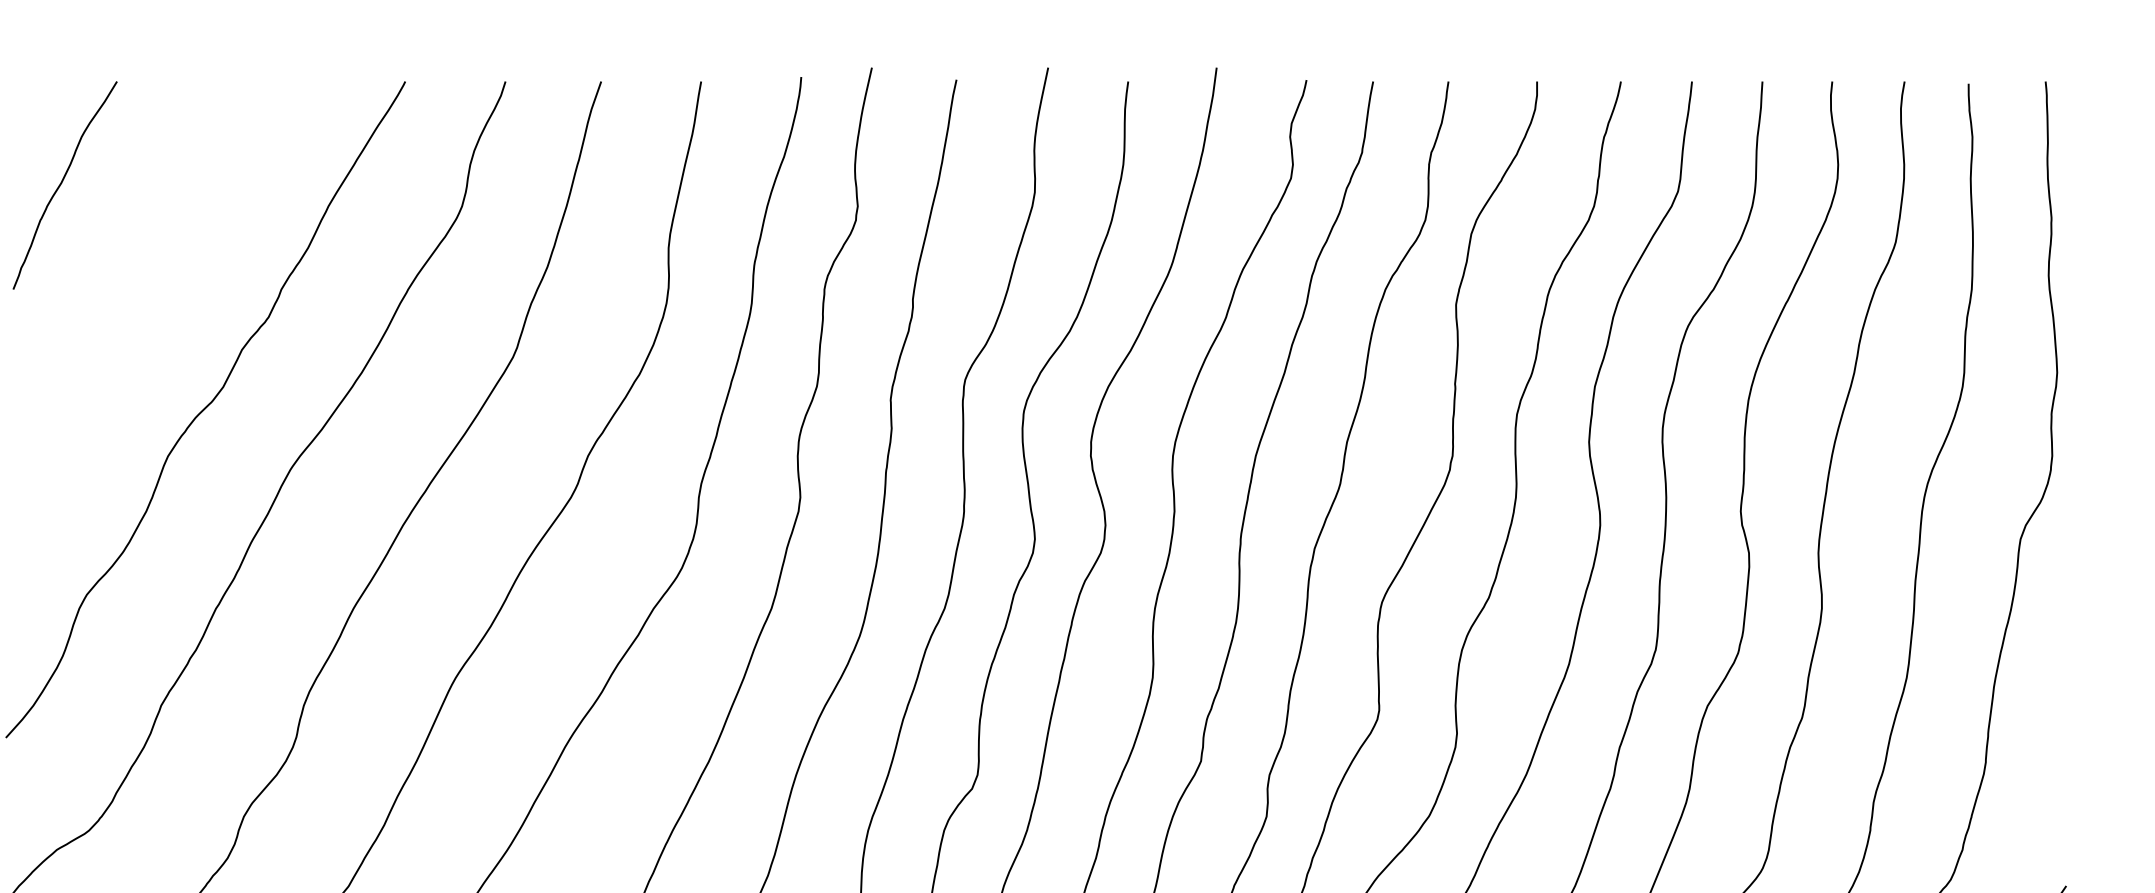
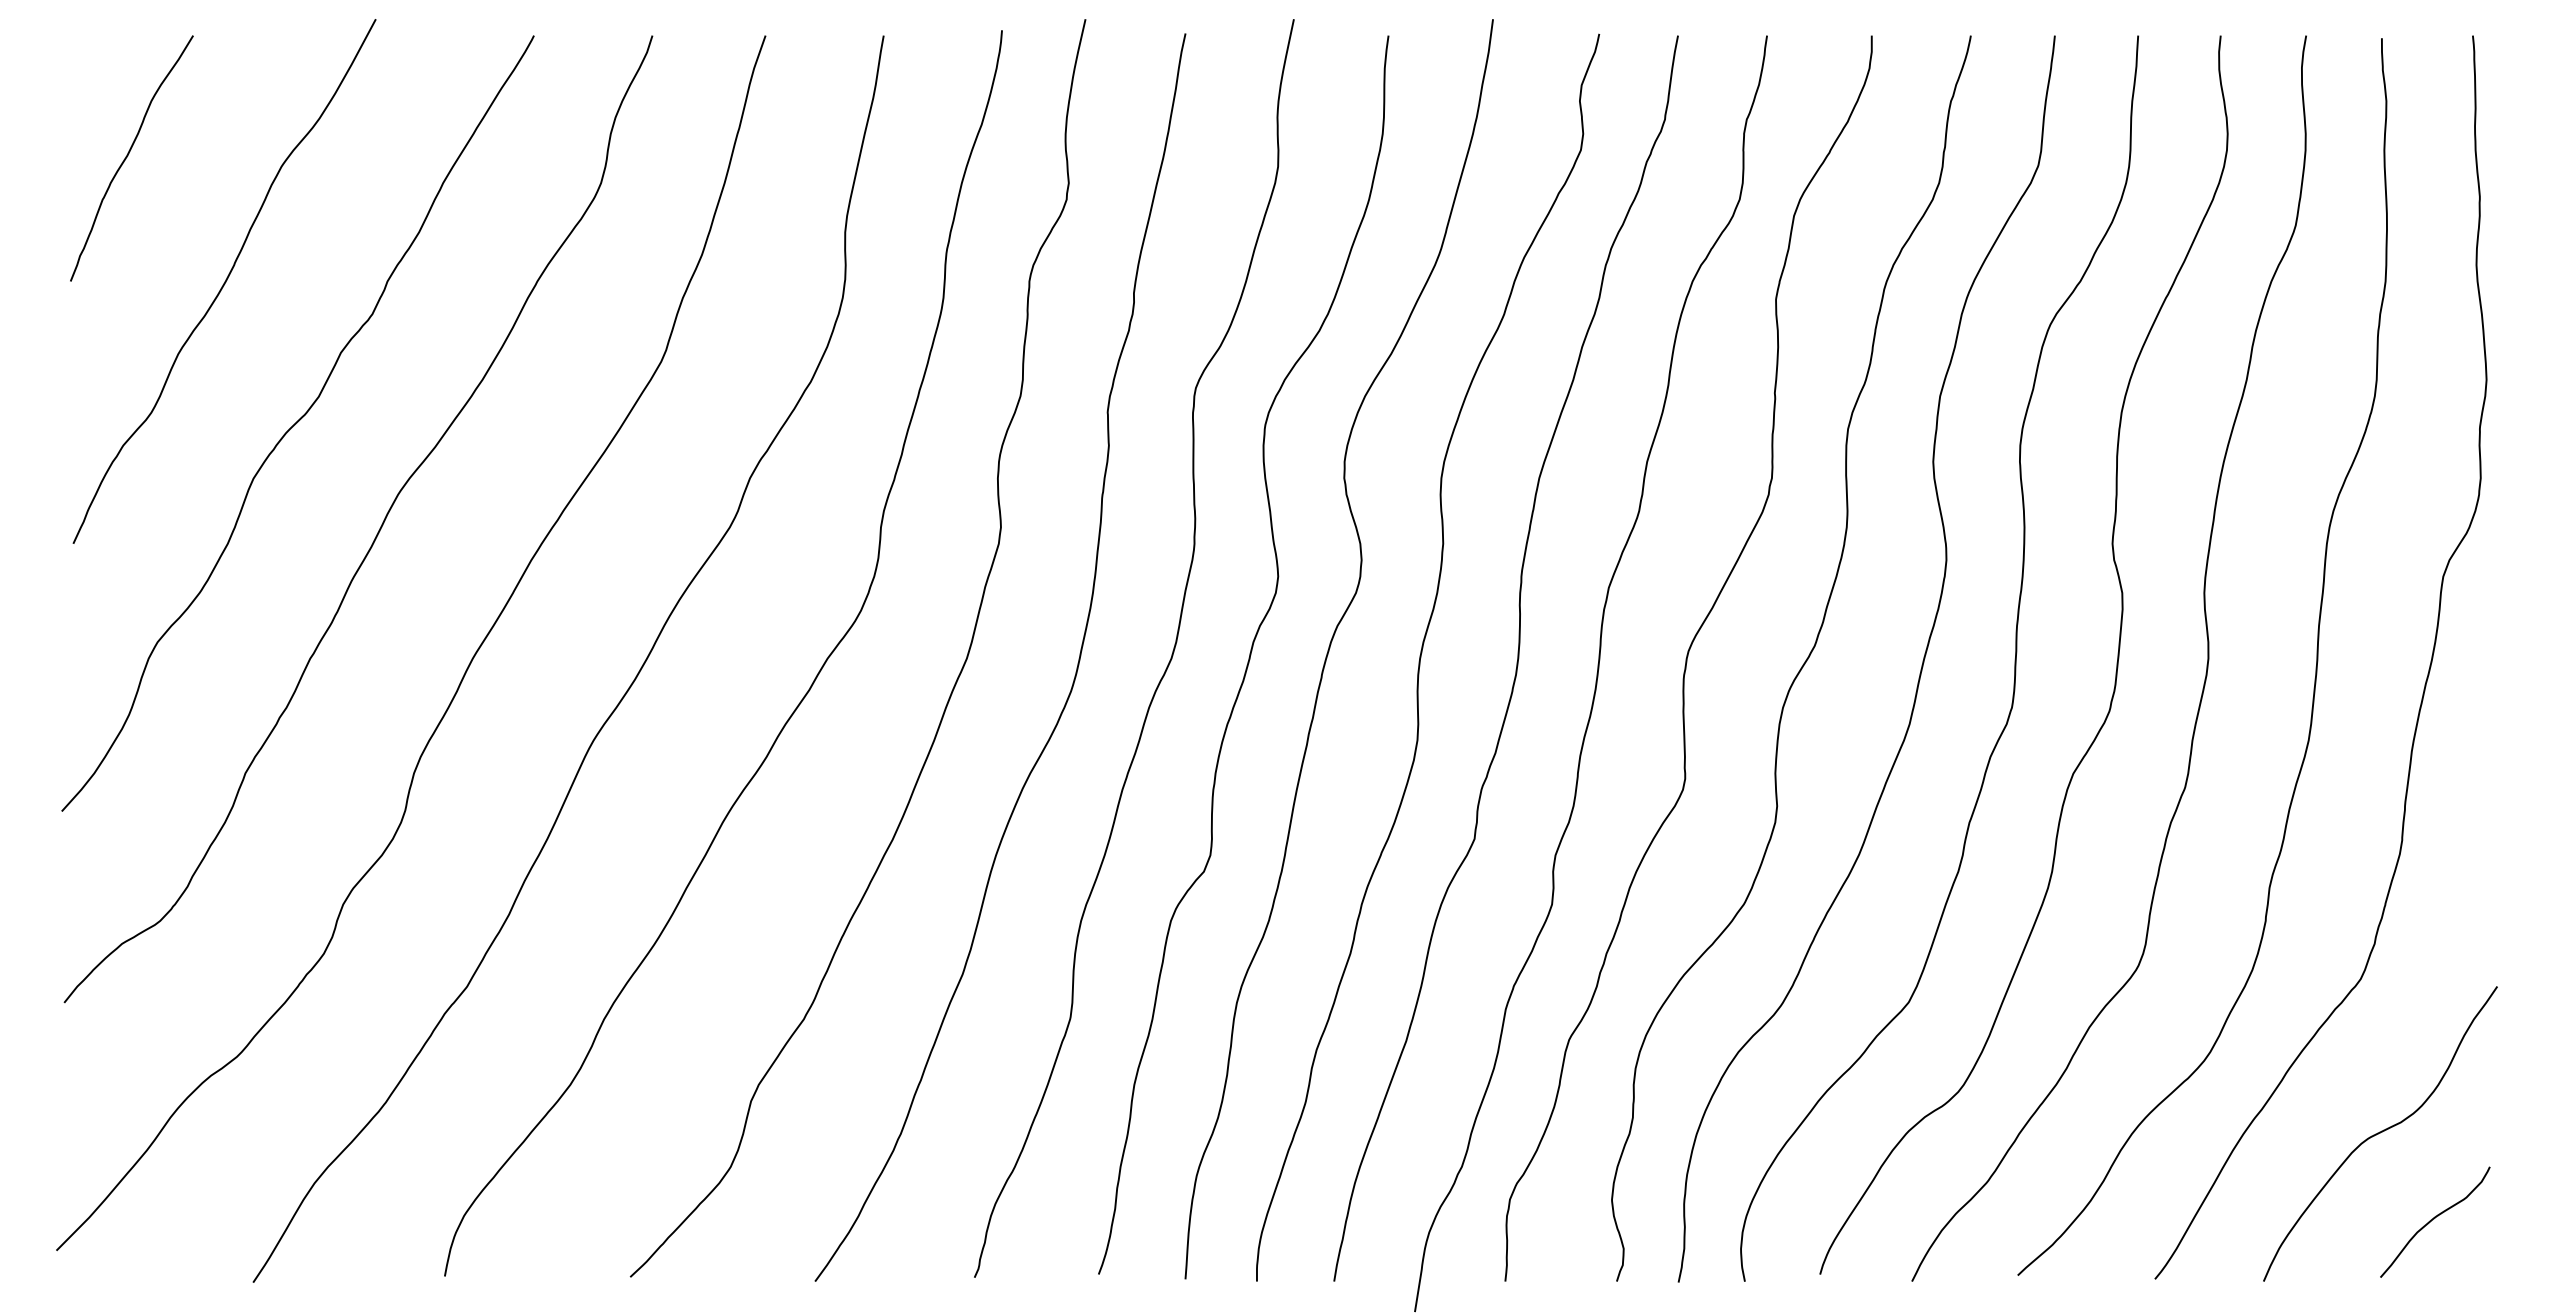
curve: (143, 289) -> (224, 281), added

